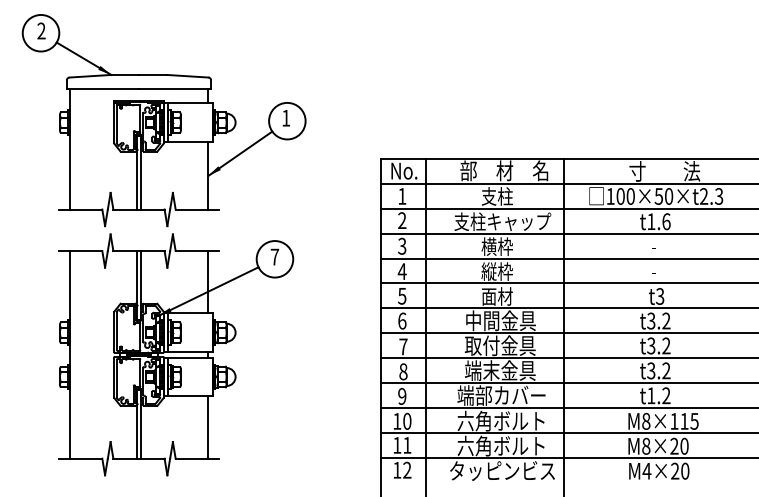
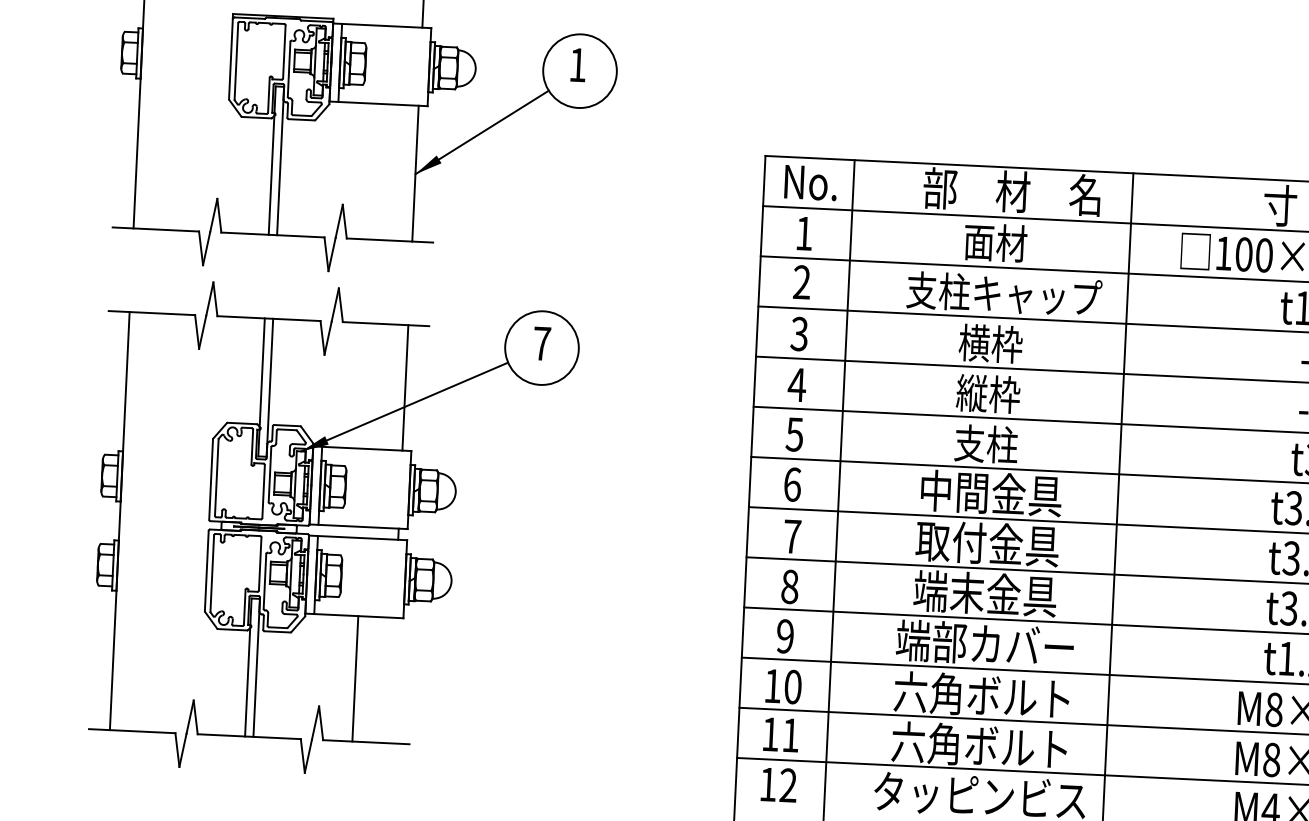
text: (496, 196) -> (994, 242), 支柱 -> 面材
text: (496, 296) -> (984, 444), 面材 -> 支柱
line: (208, 427) -> (355, 678), moved

